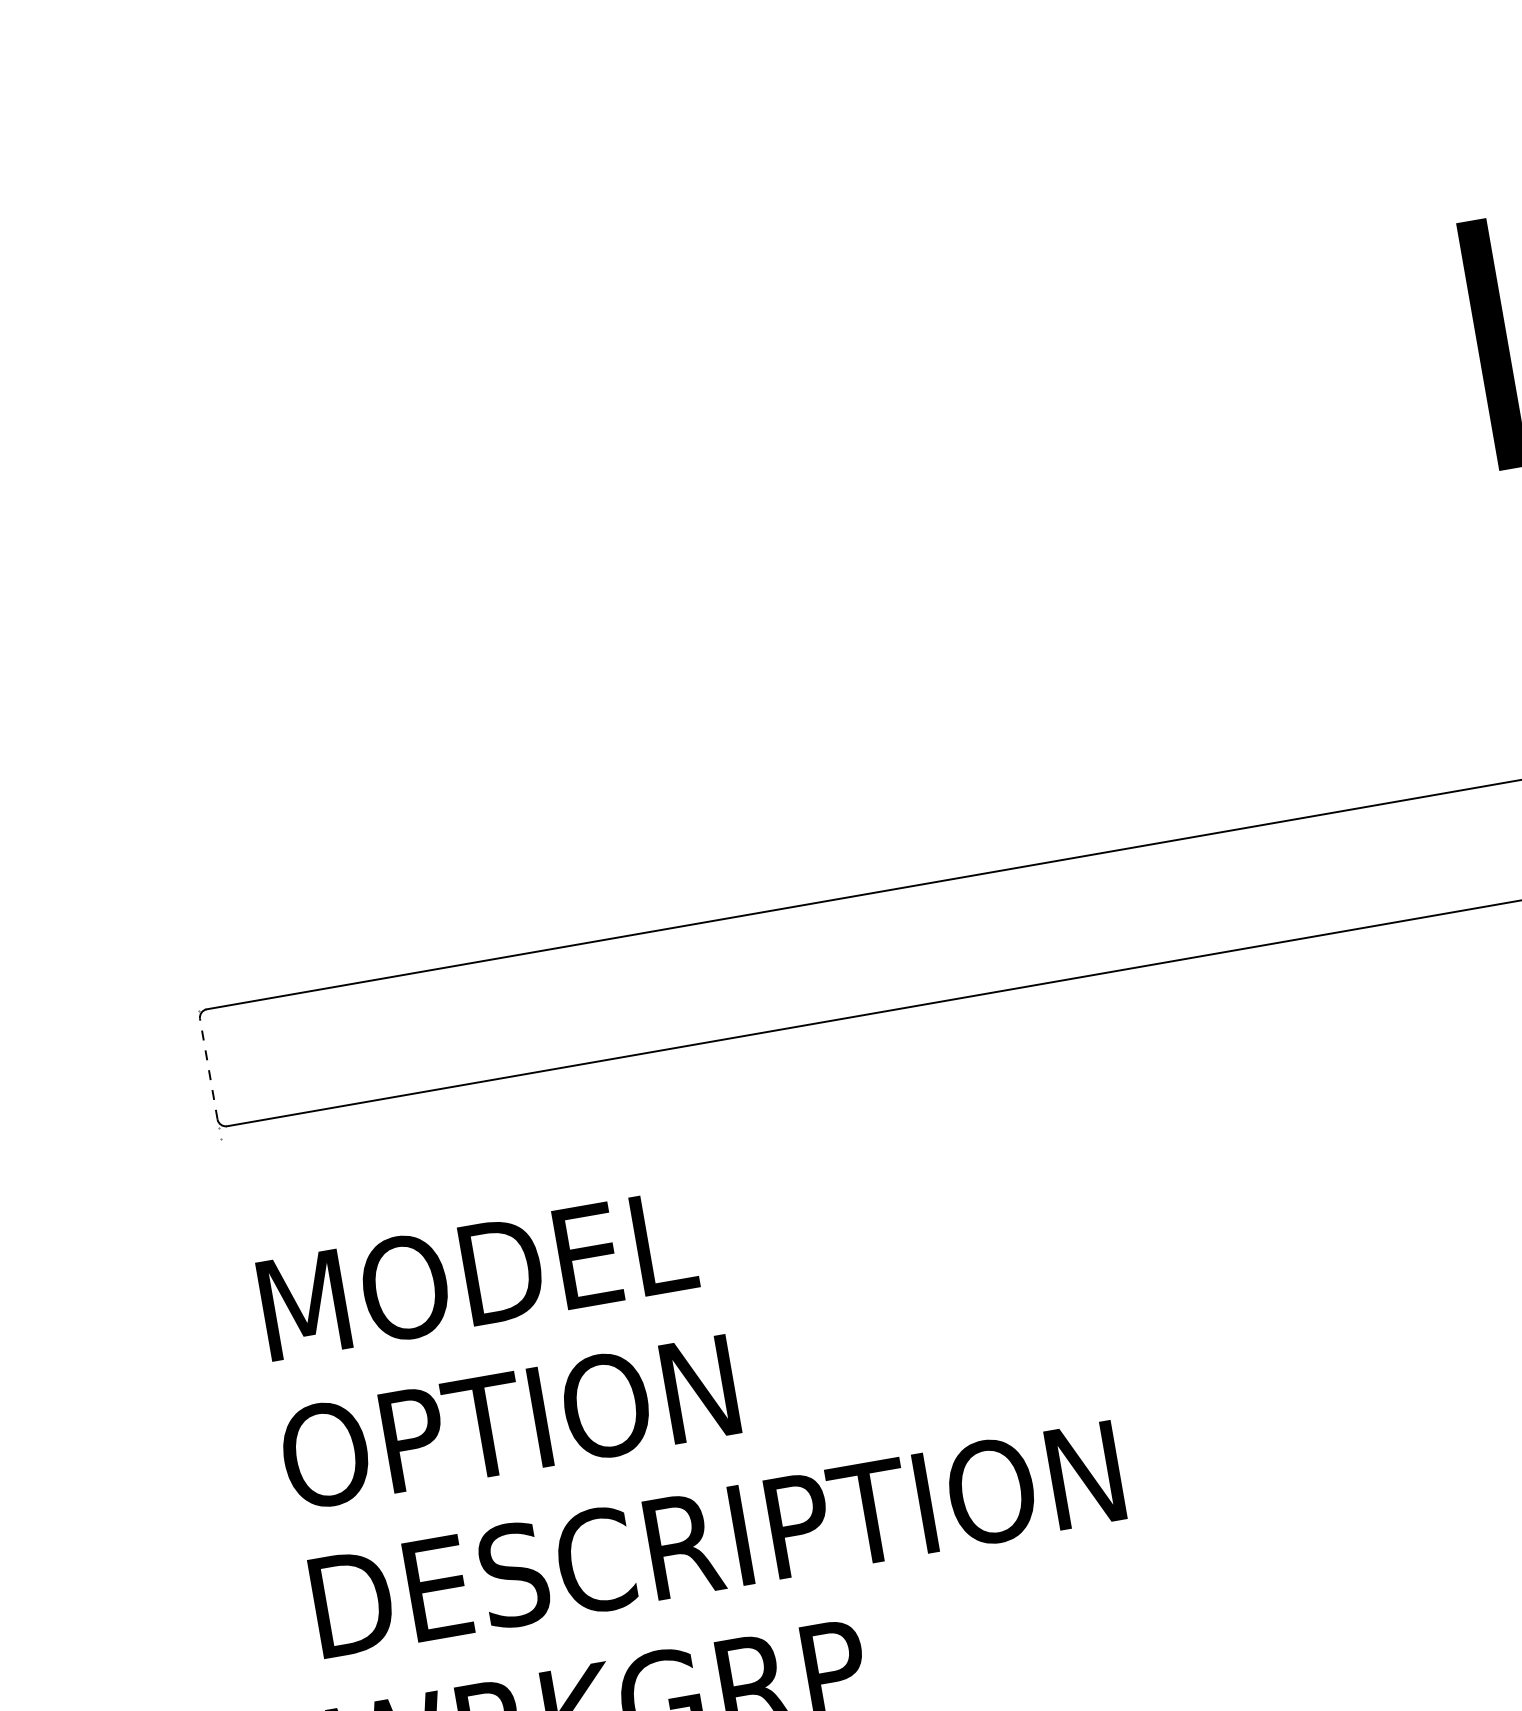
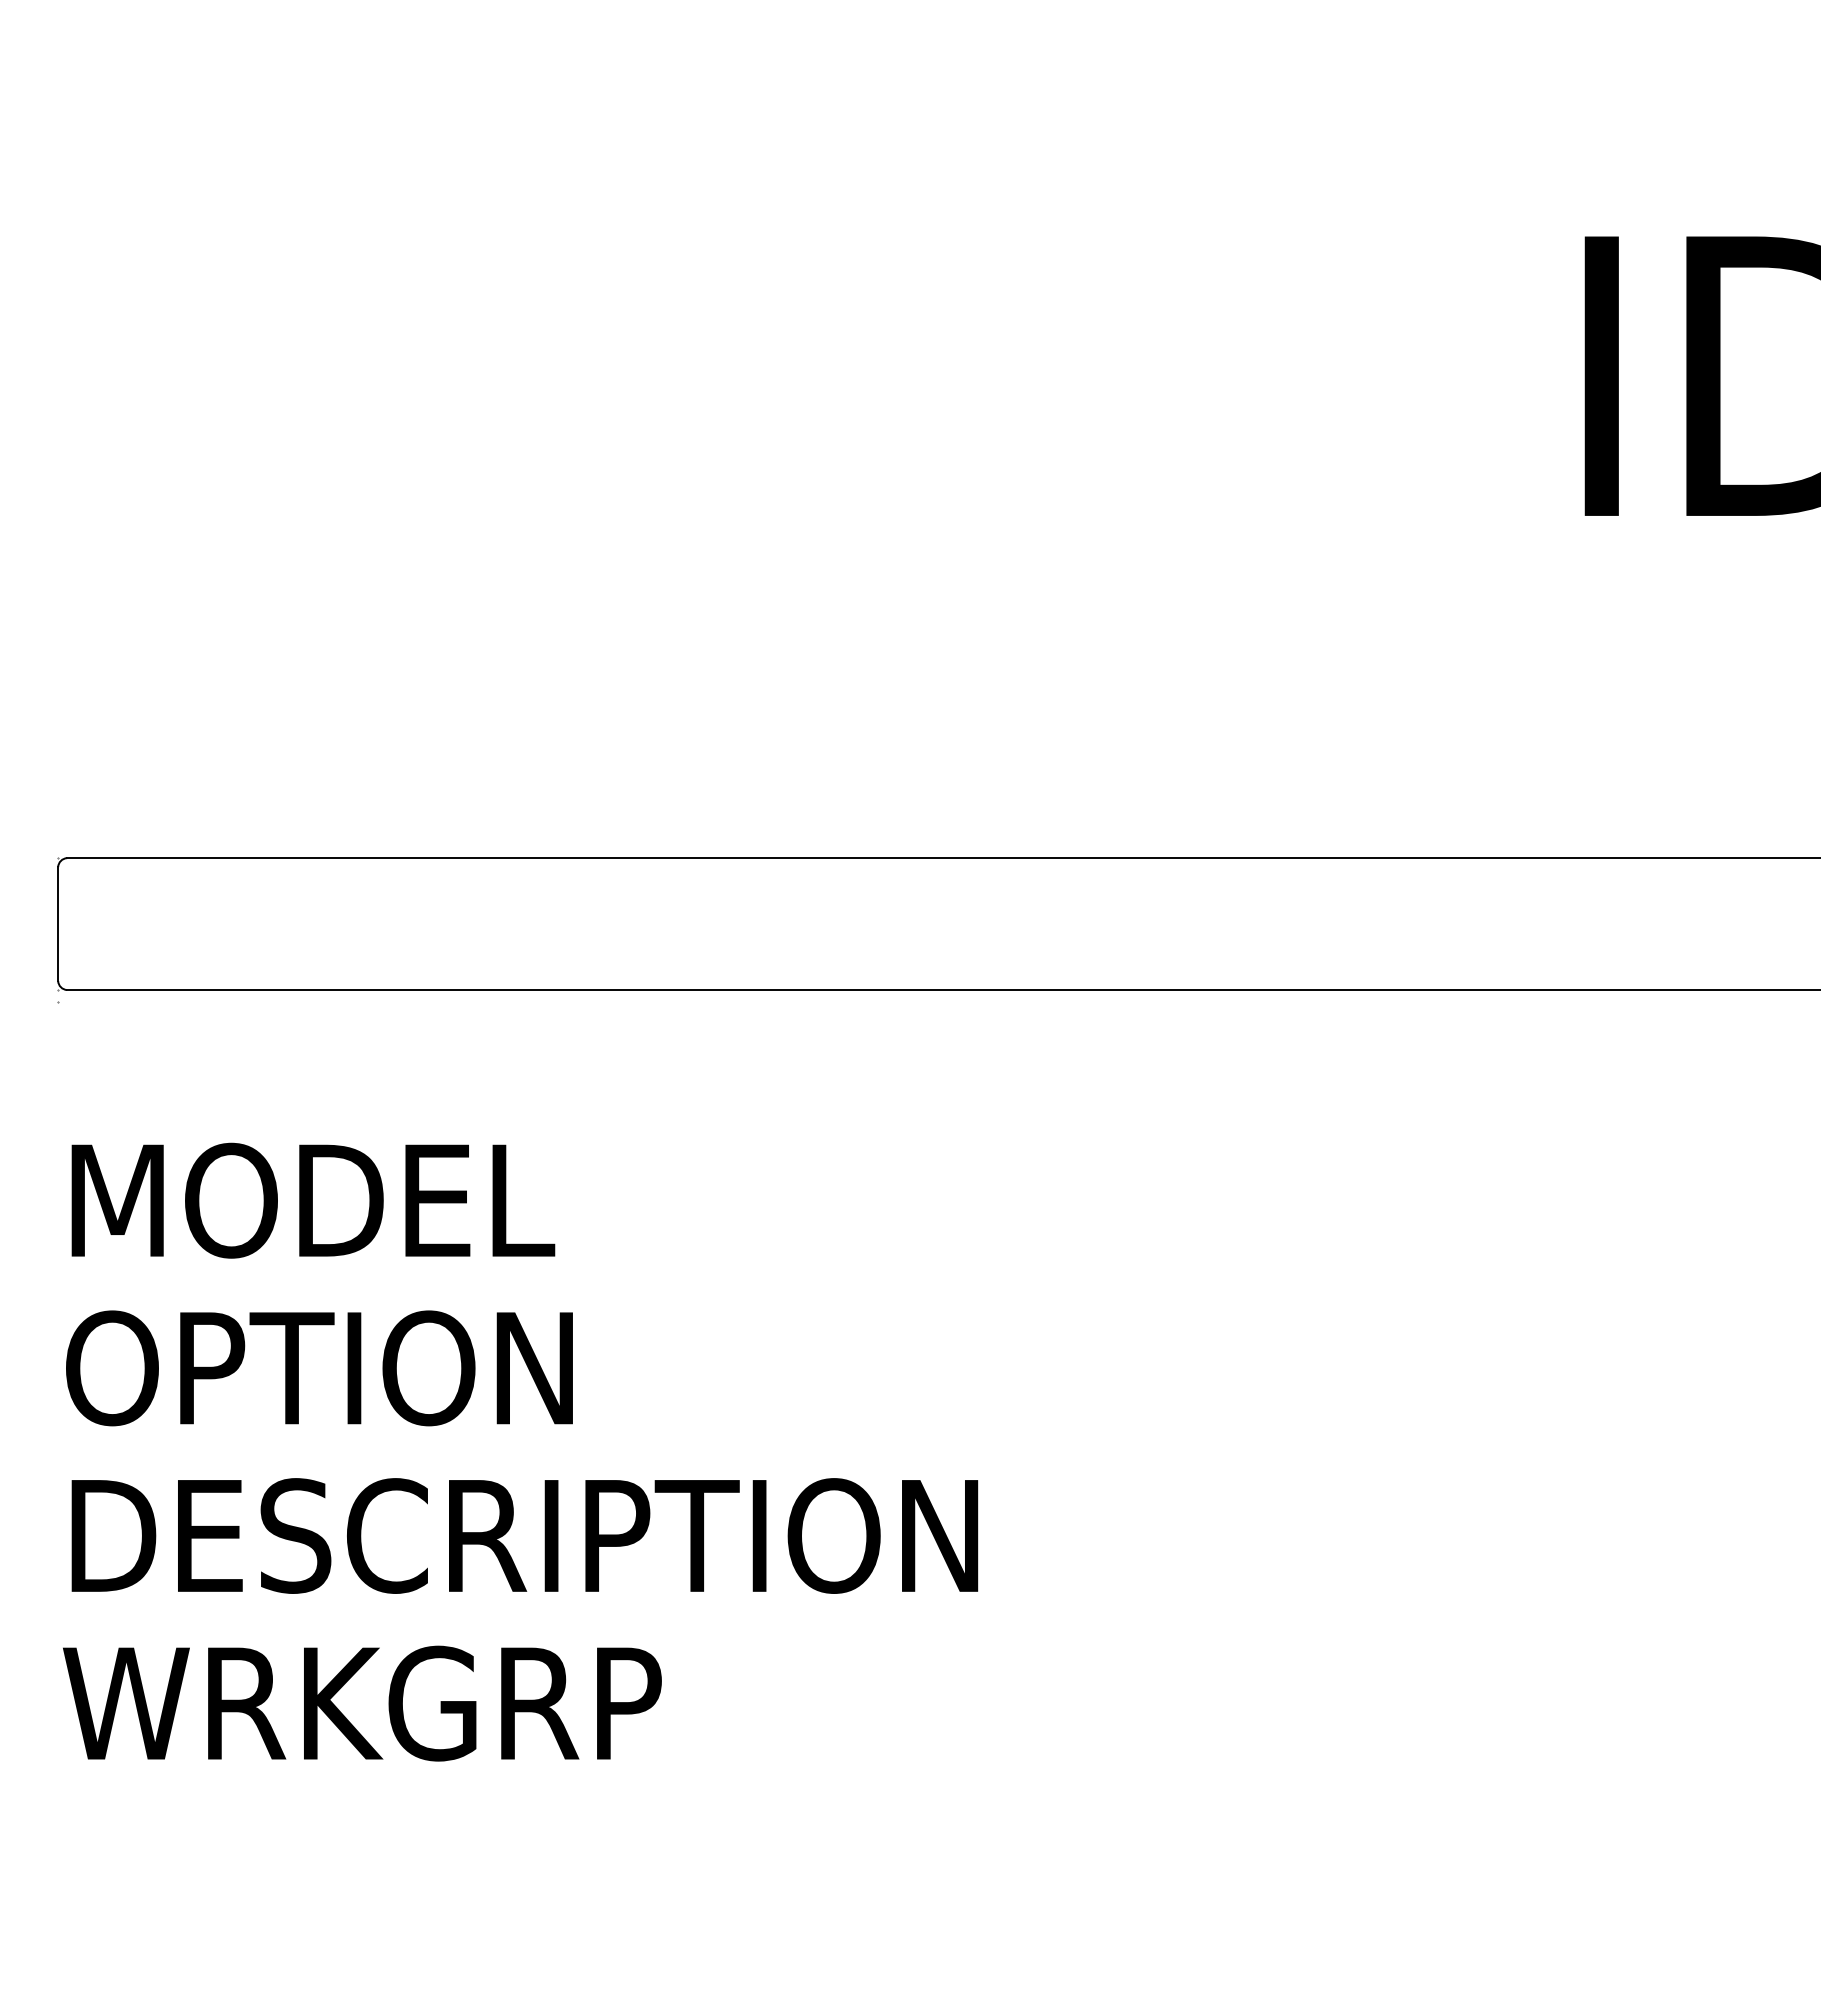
line: (209, 1069) -> (58, 924), dashed -> solid

